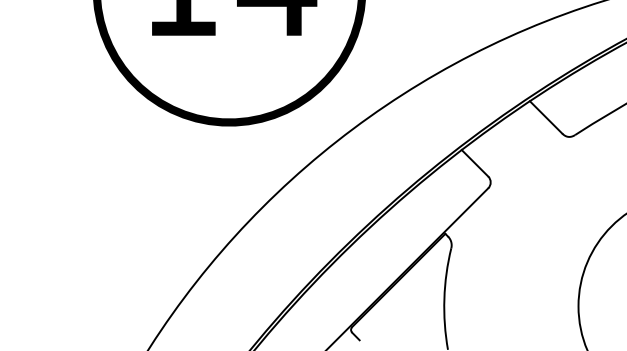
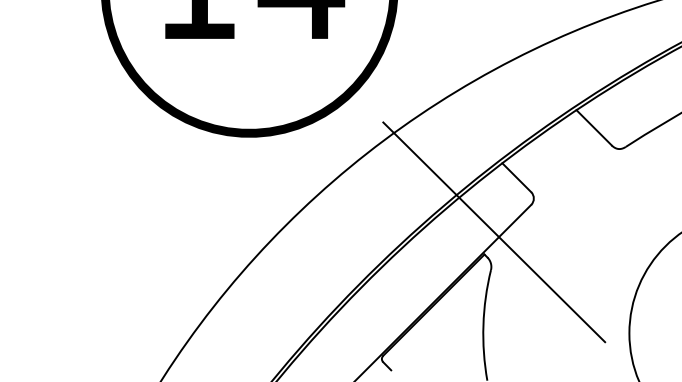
line: (454, 213) -> (494, 232), added

